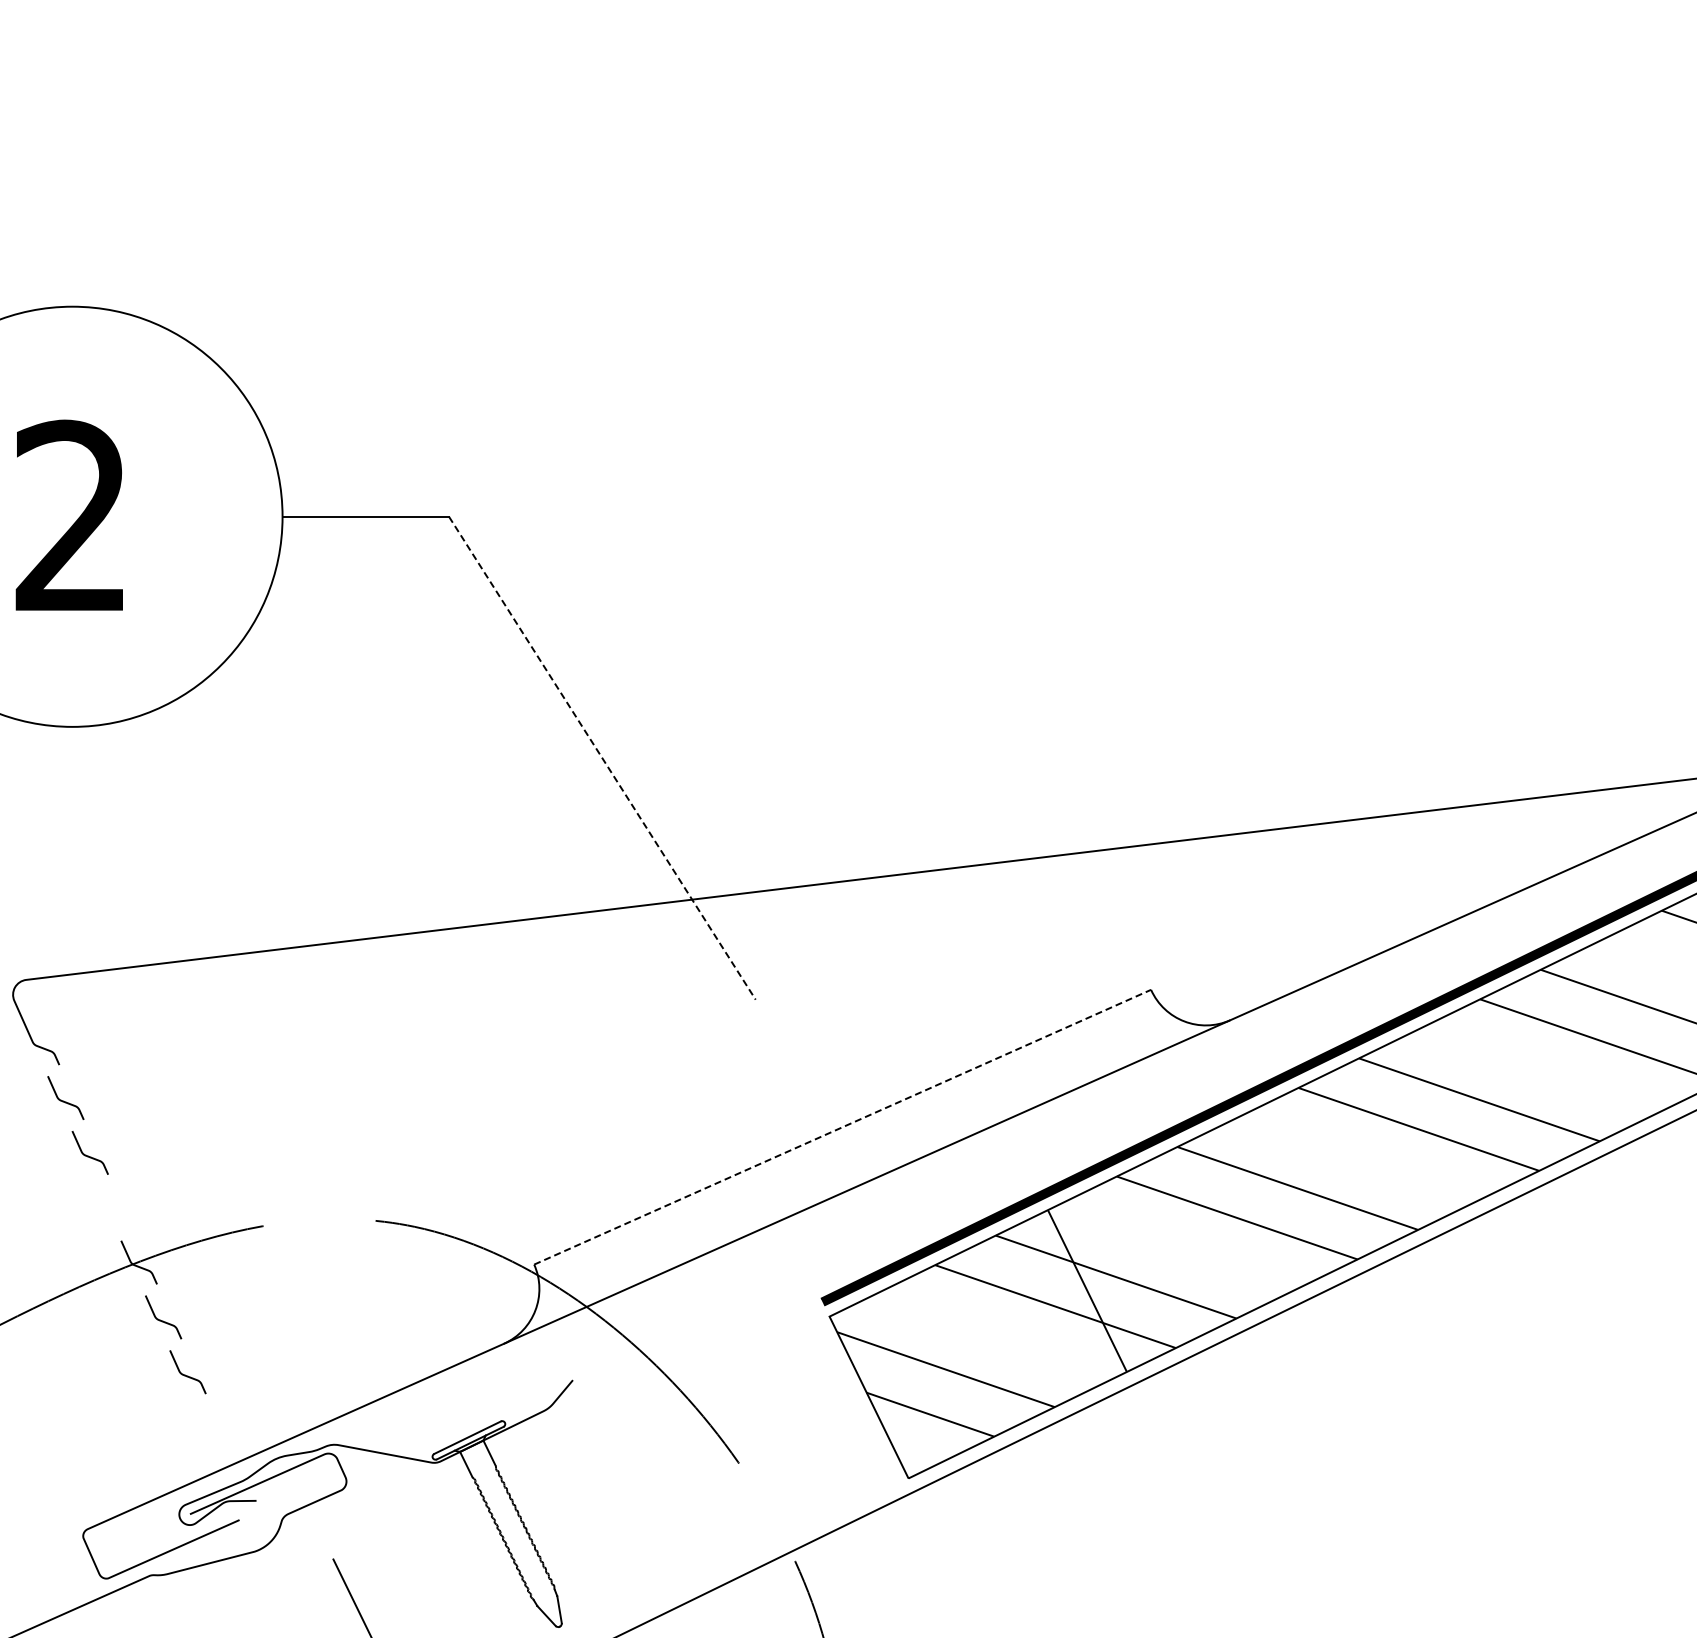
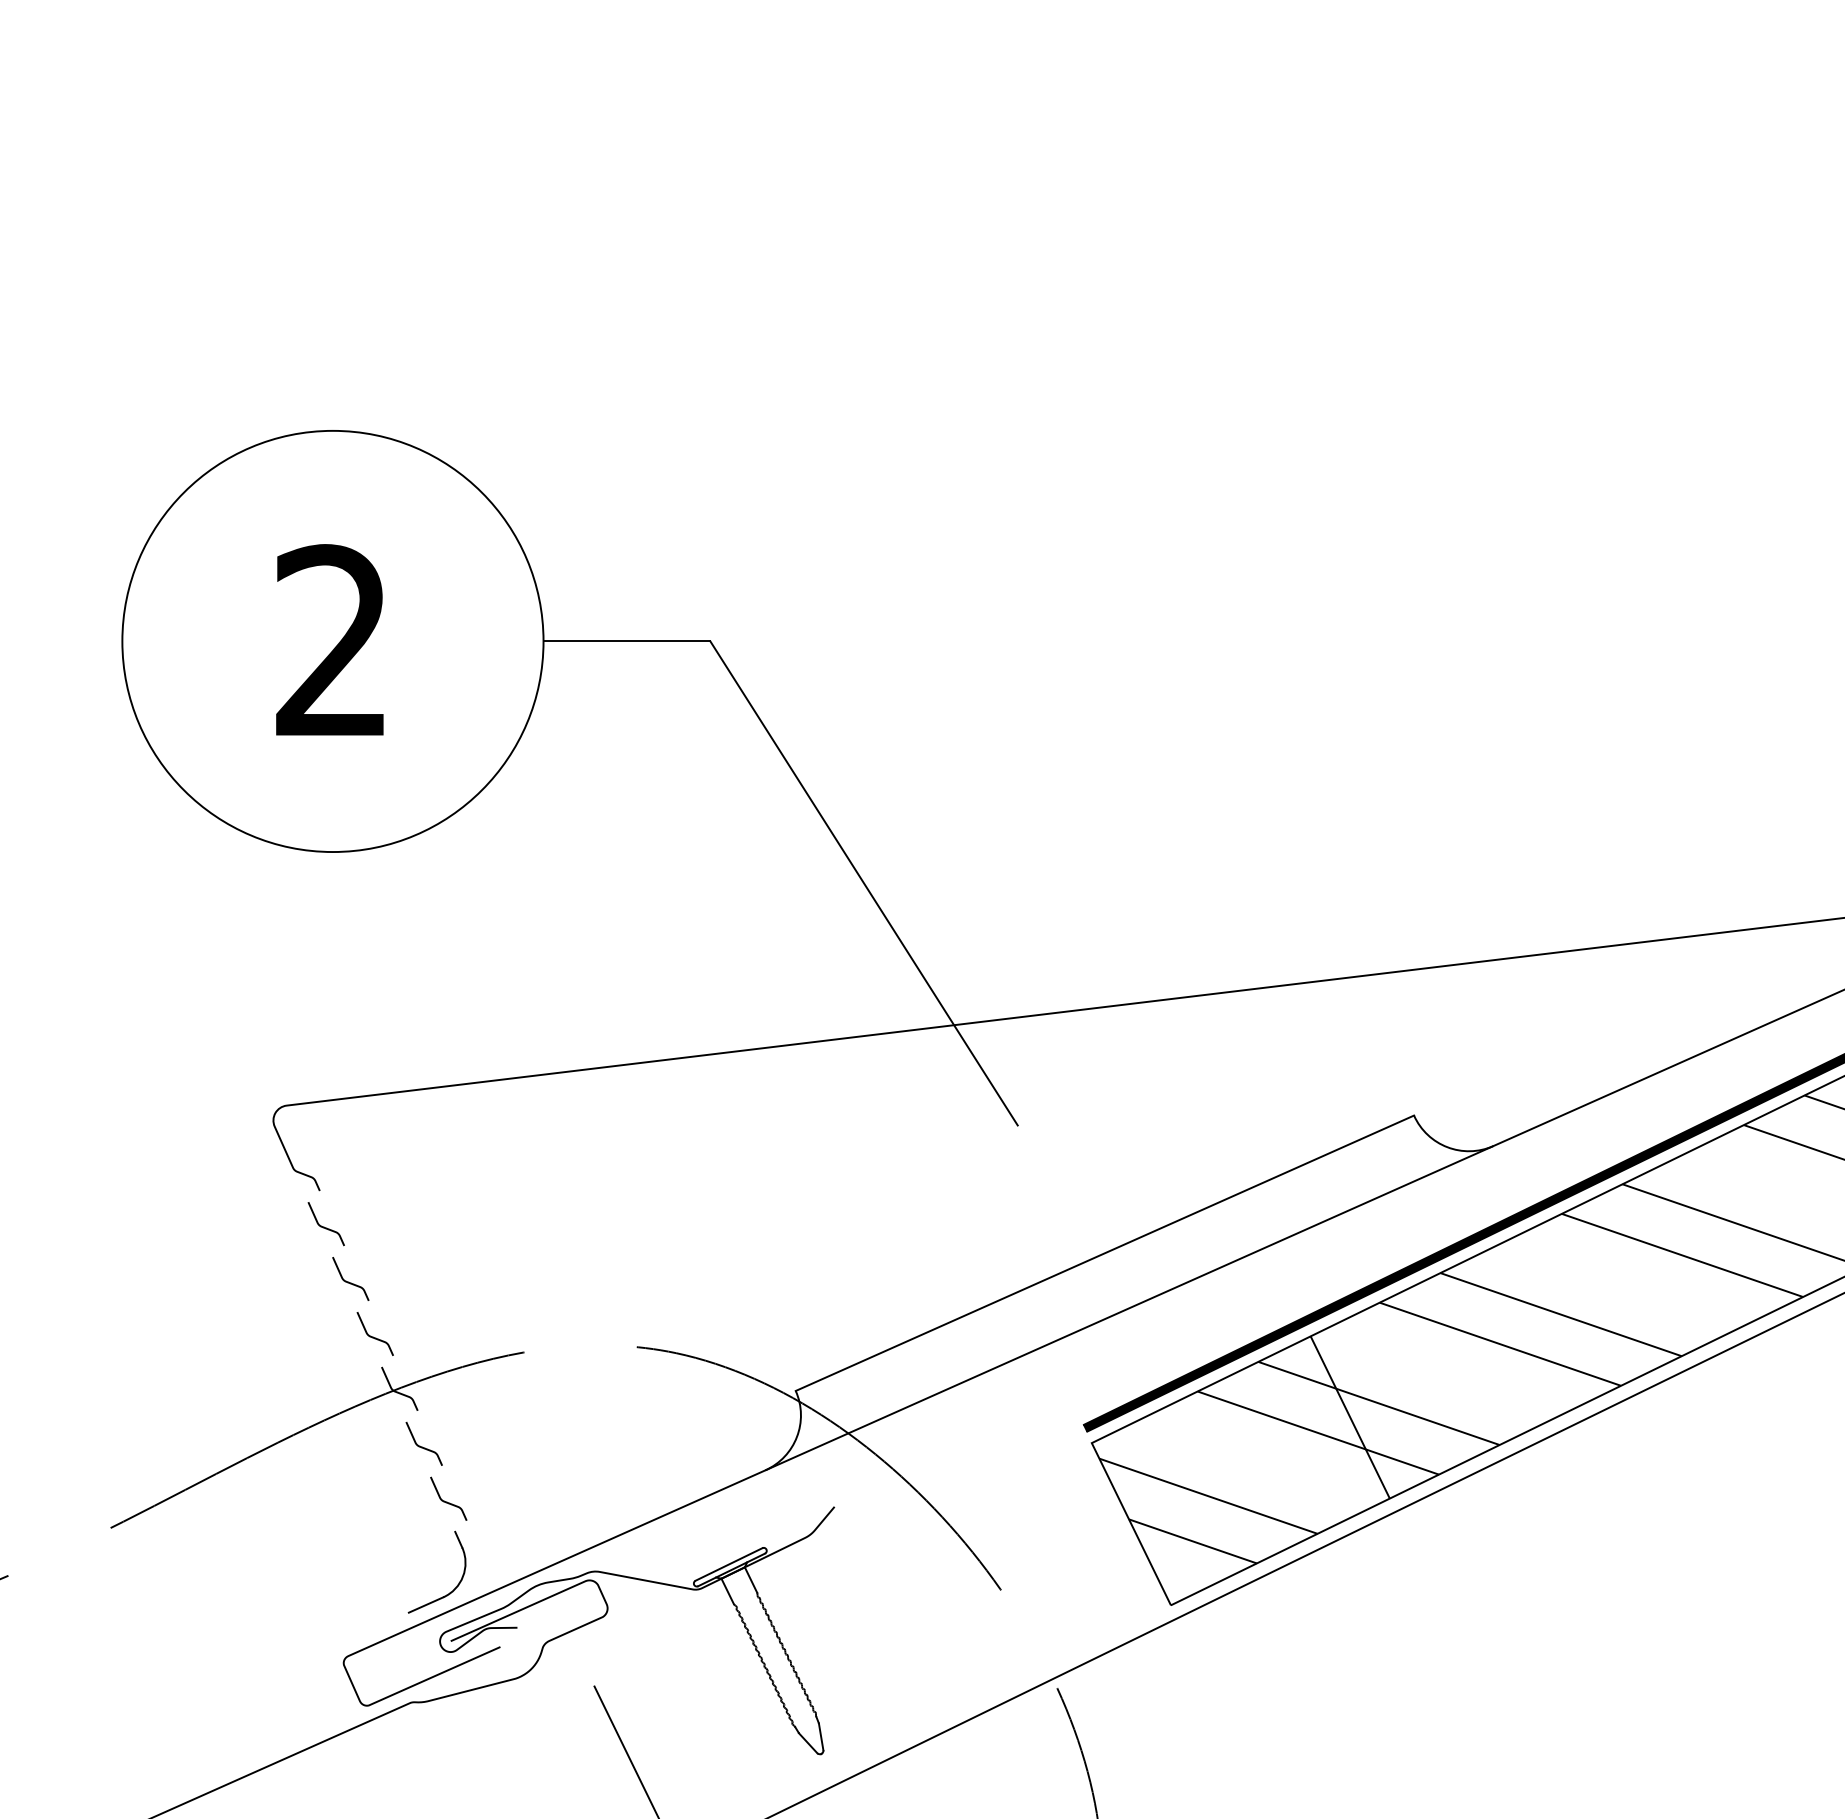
line: (602, 758) -> (864, 883), dashed -> solid
line: (843, 1127) -> (1105, 1253), dashed -> solid
curve: (112, 1210) -> (373, 1336), added
part: (195, 1458) -> (456, 1585), added

